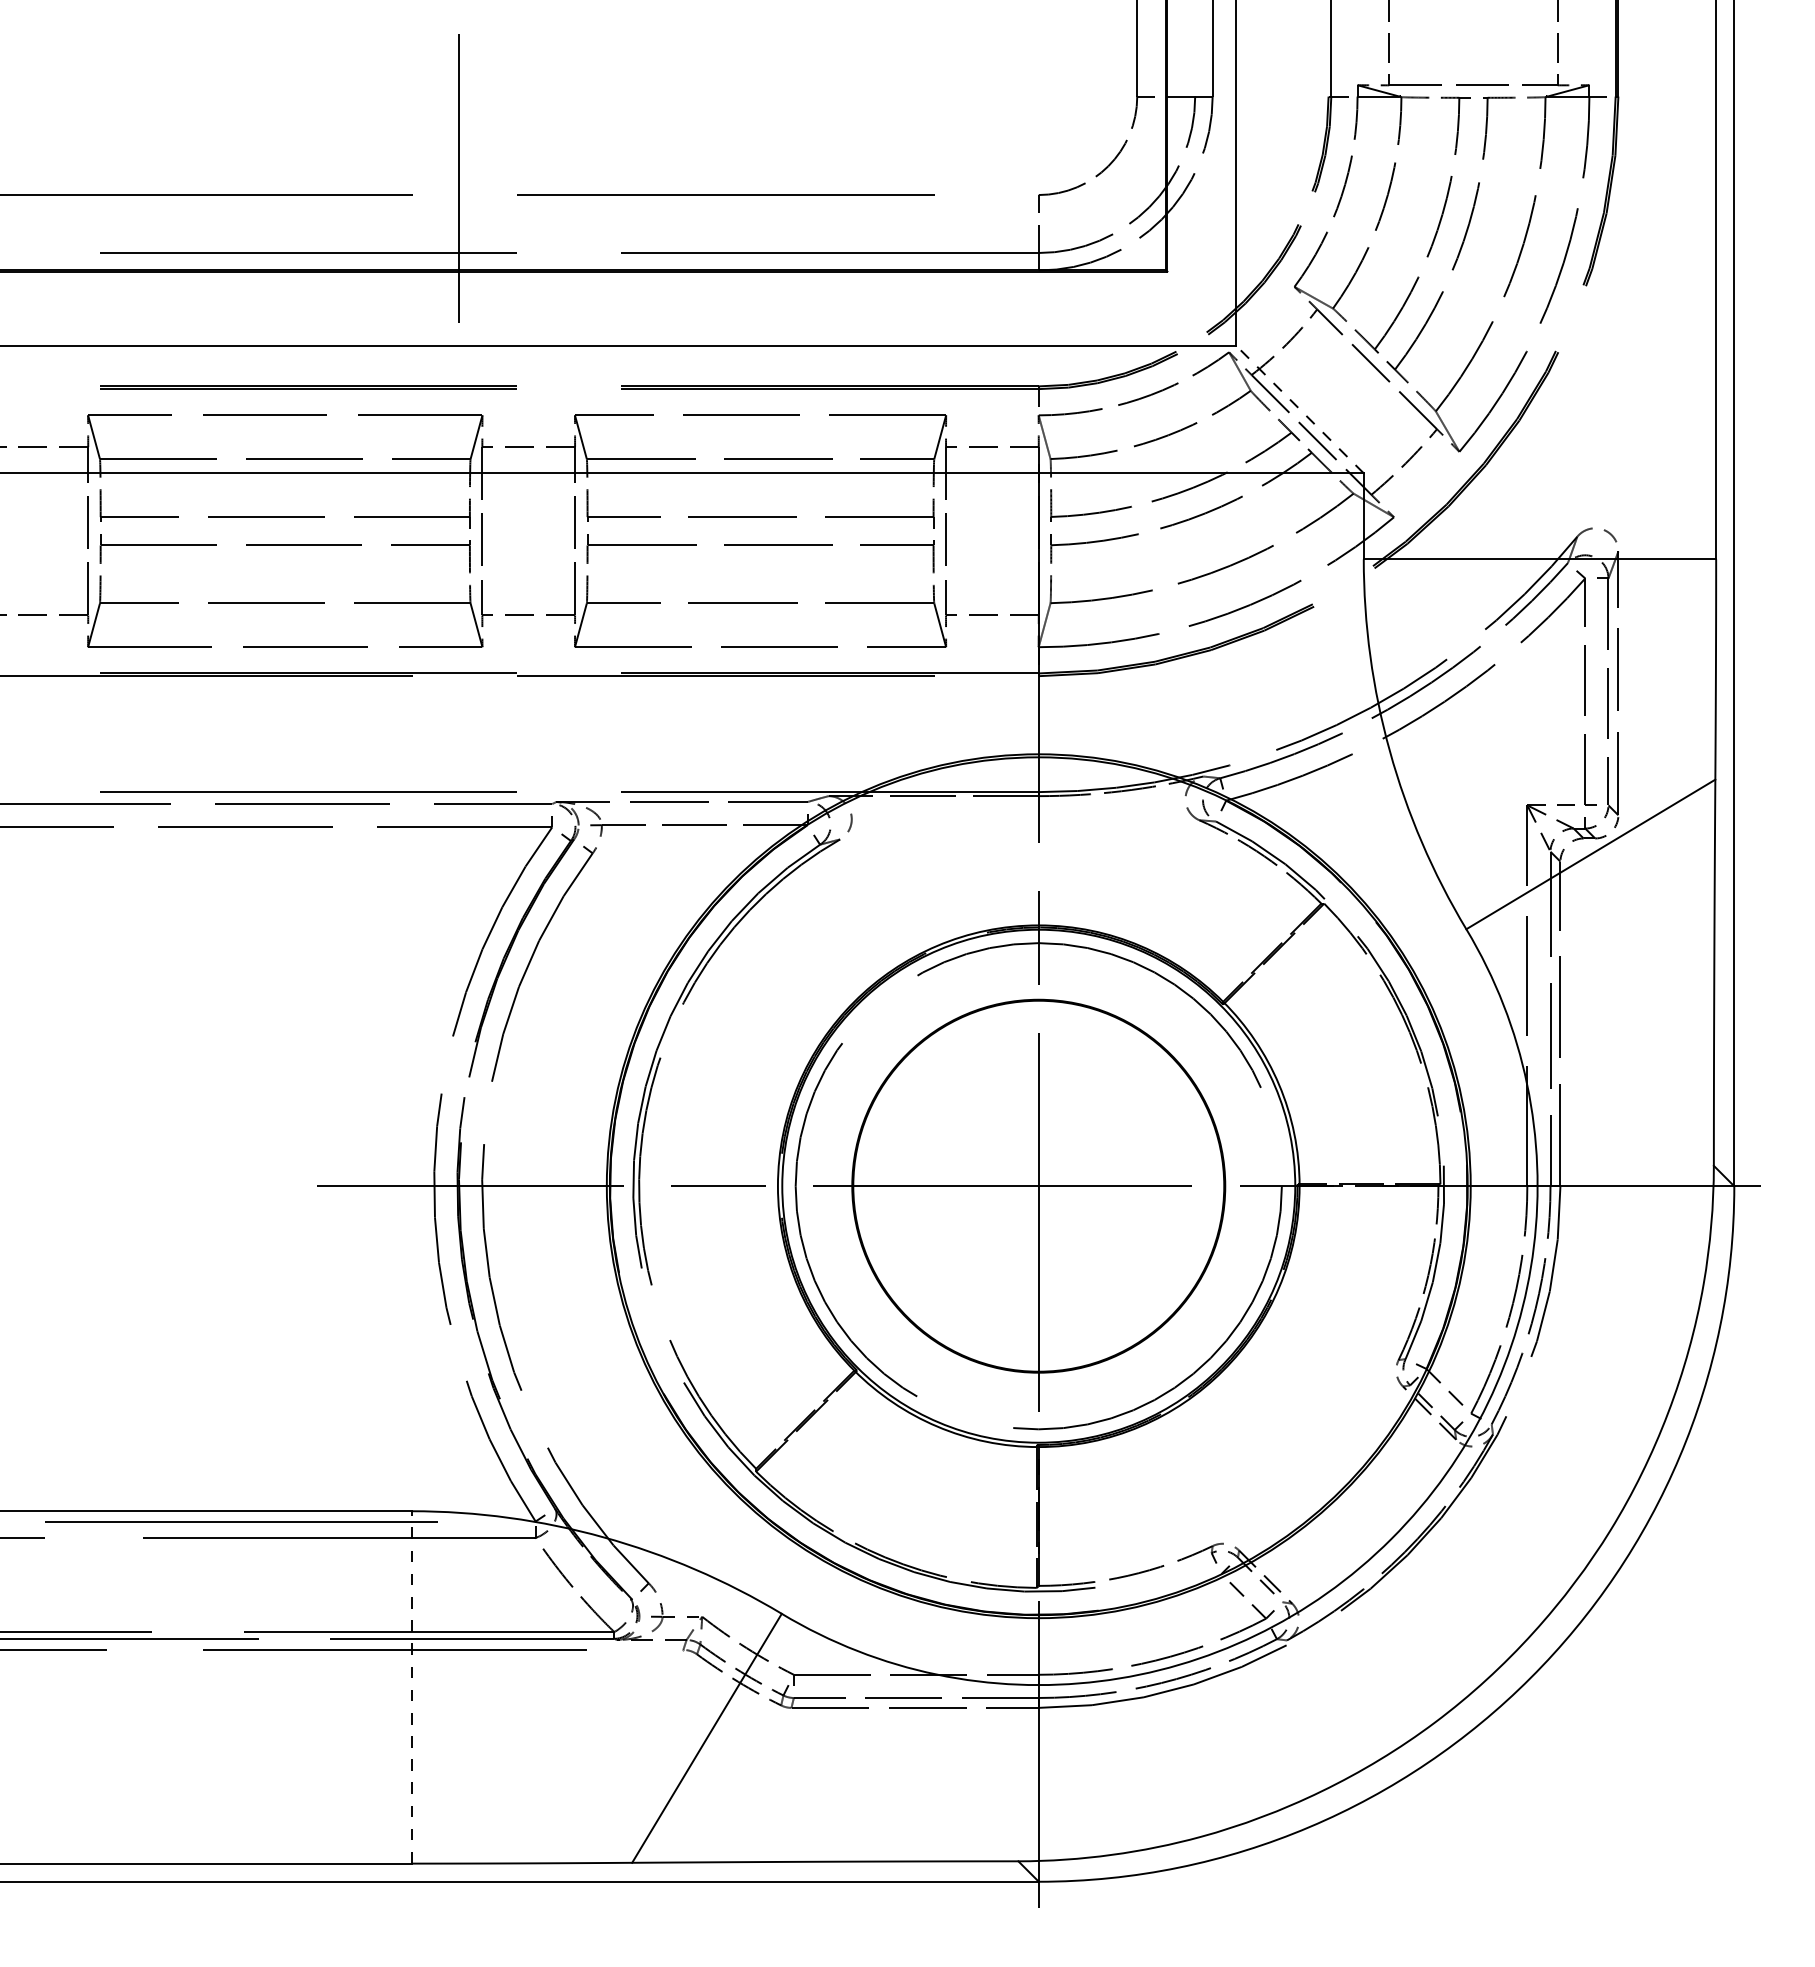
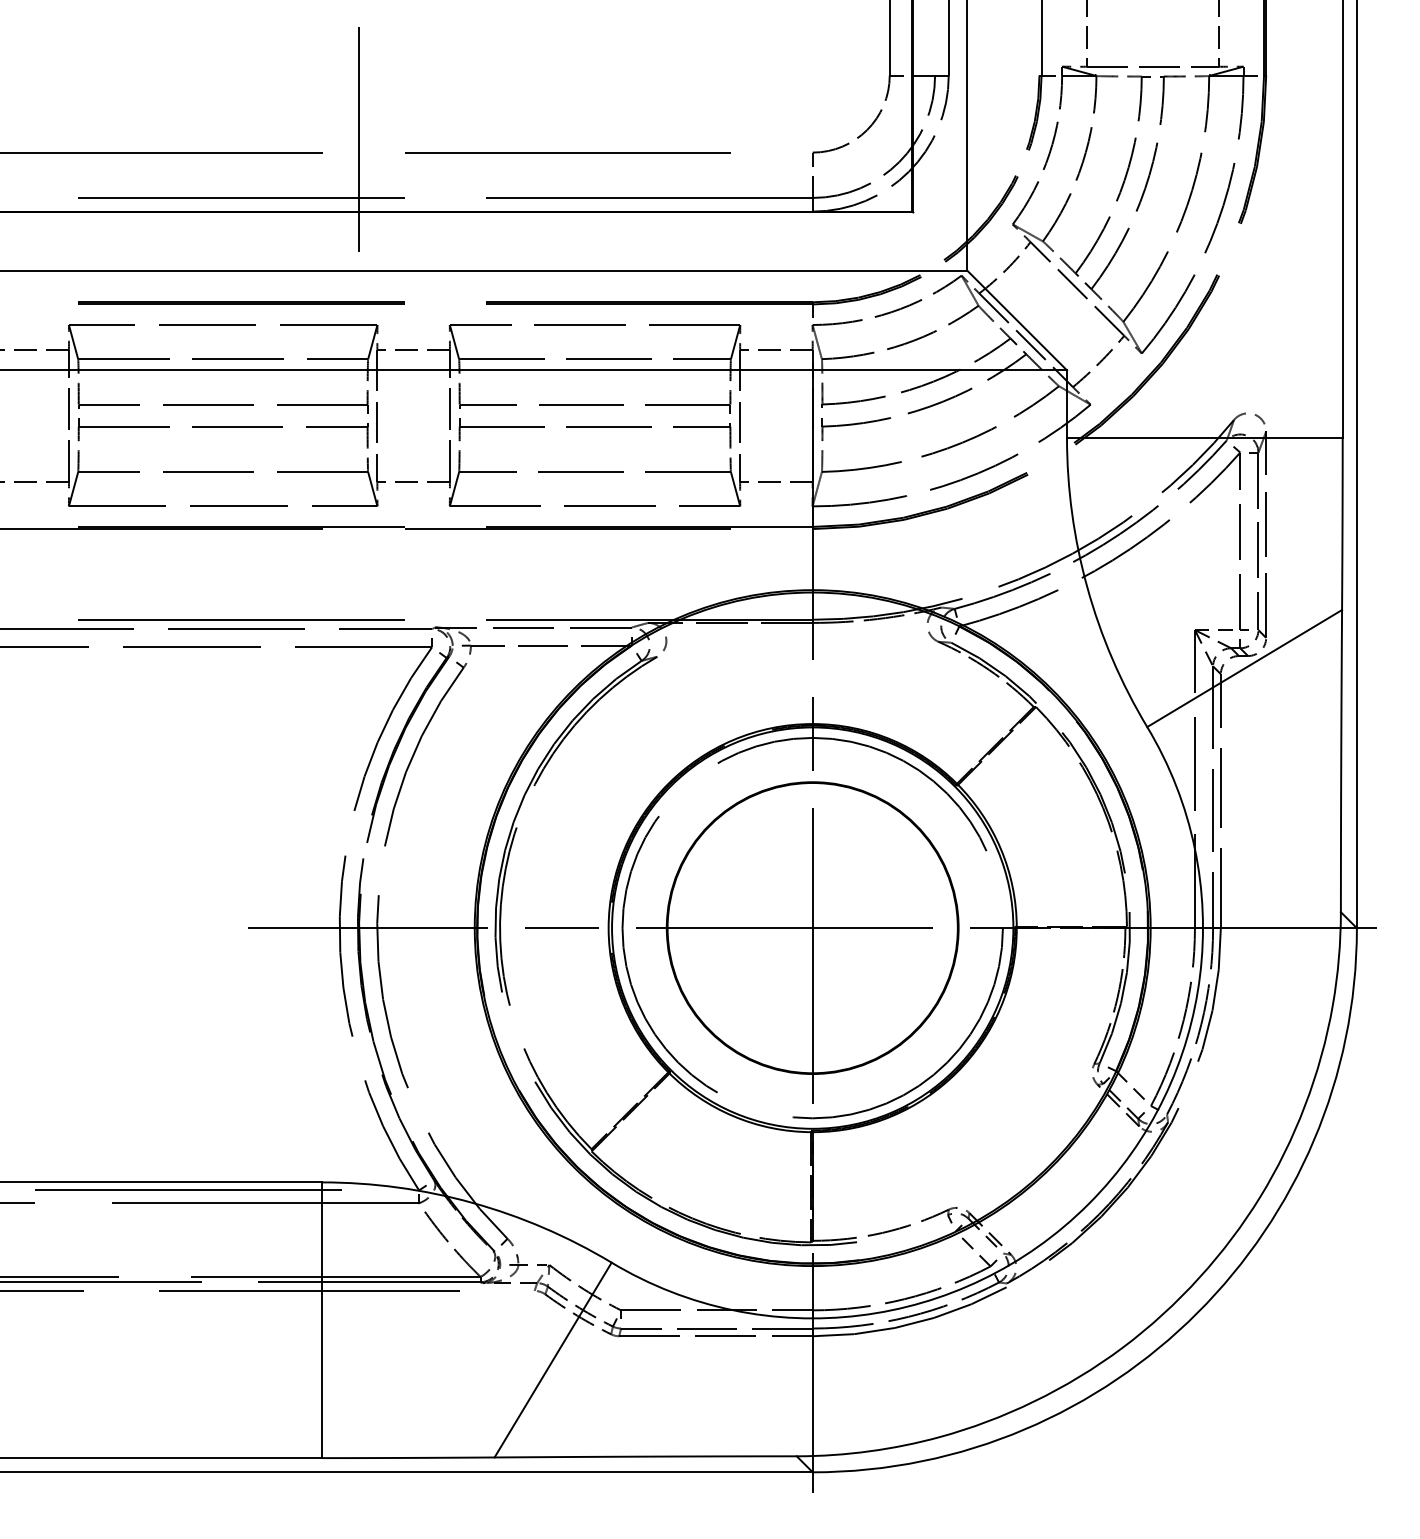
line: (1299, 409) -> (1016, 320), dashed -> solid
line: (411, 1686) -> (321, 1319), dashed -> solid

